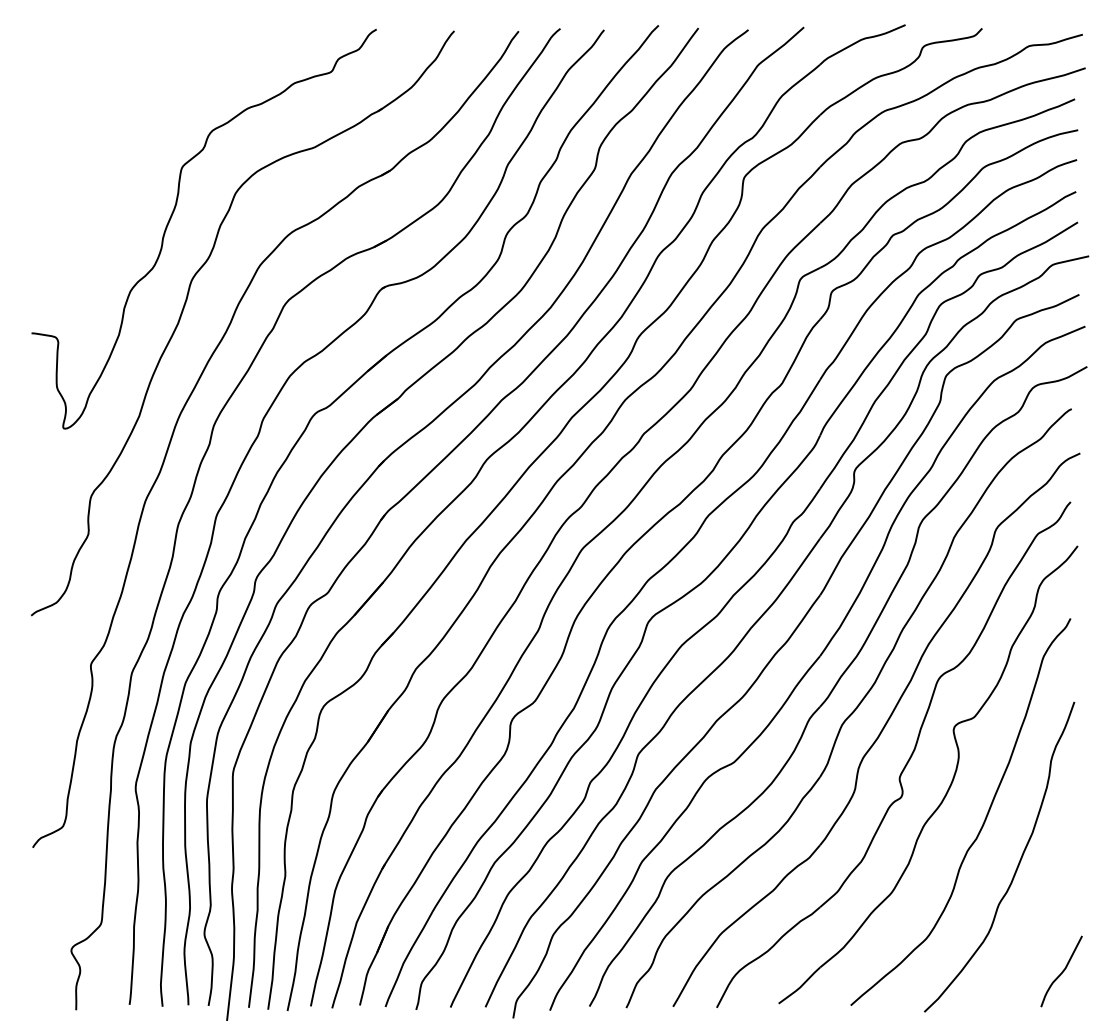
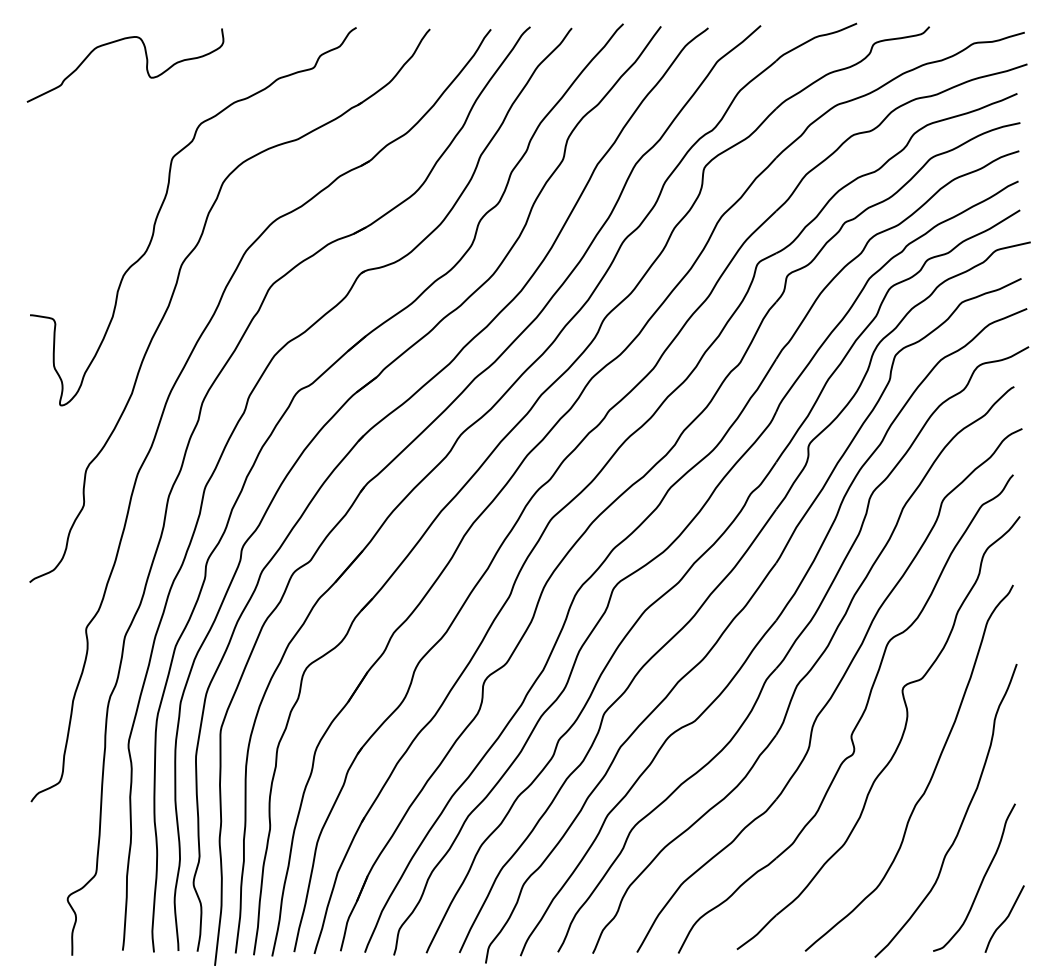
curve: (154, 69) -> (146, 65), added
curve: (1037, 930) -> (981, 880), added

